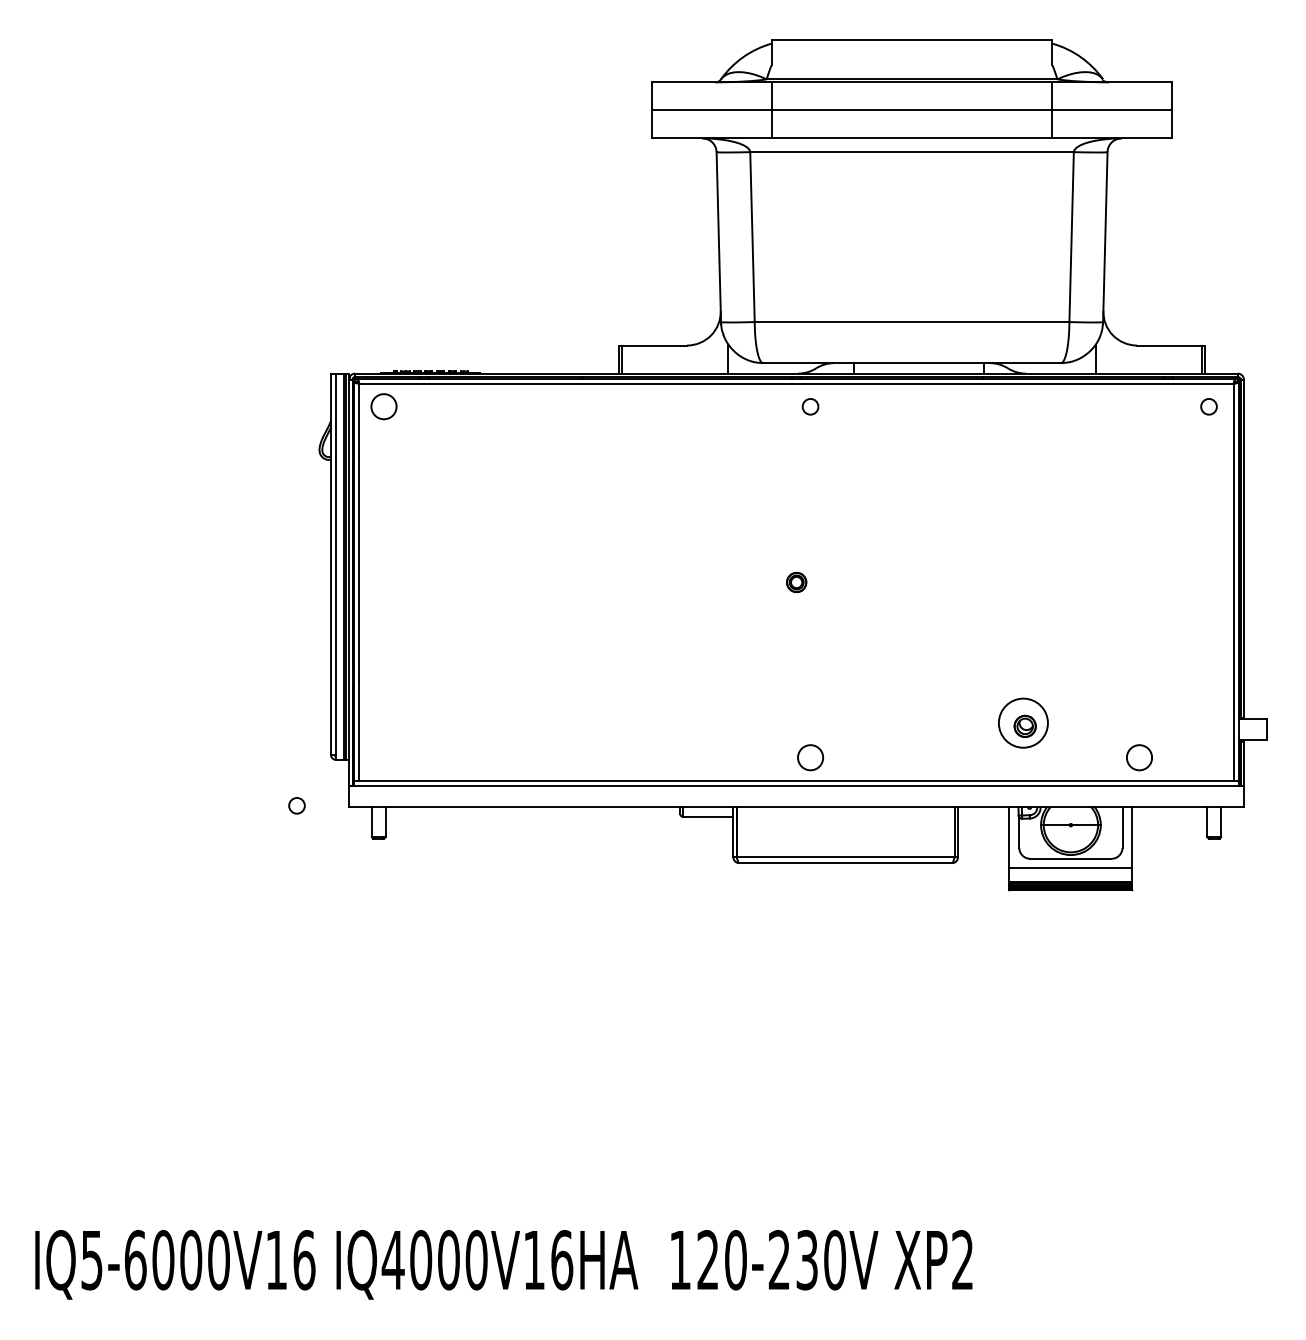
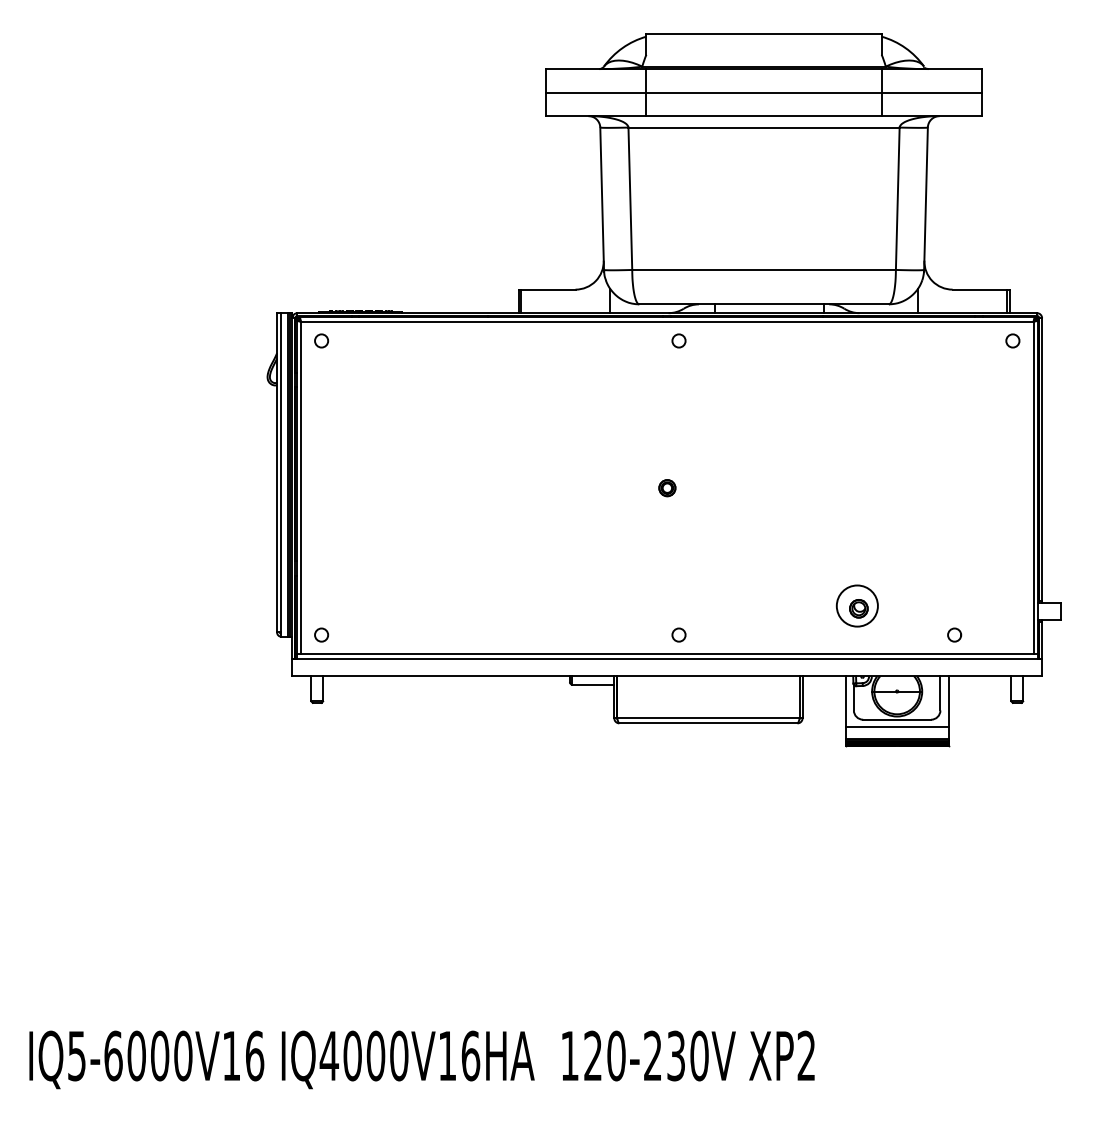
circle: (383, 406) -> (321, 340), size x0.62
circle: (810, 757) -> (678, 634), size x0.62
part: (1139, 757) -> (954, 634), size x0.62
circle: (296, 805) -> (321, 634), moved

